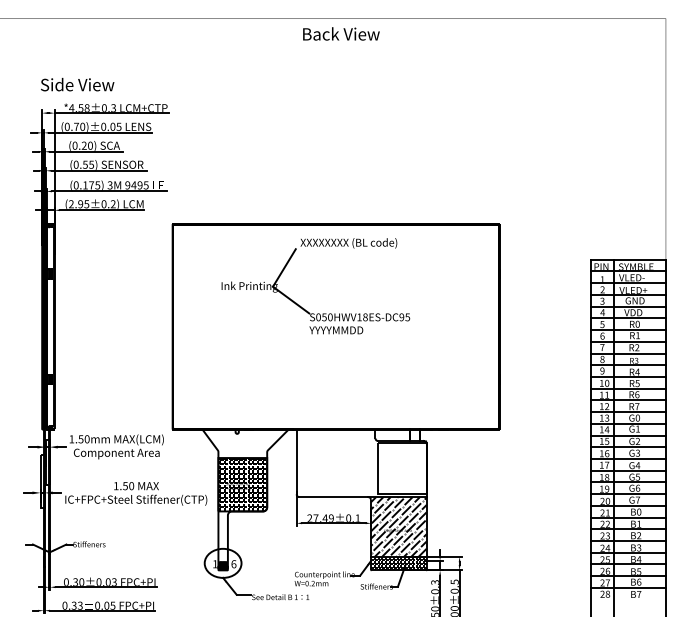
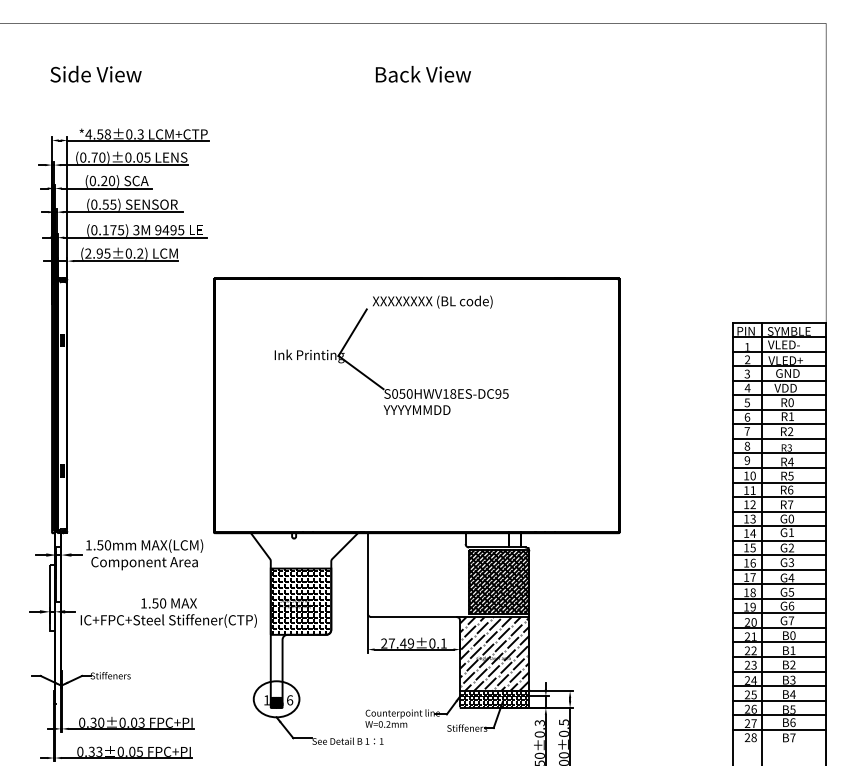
text: (340, 34) -> (422, 74), moved
text: (77, 84) -> (95, 73), moved
hatch: (401, 468) -> (498, 581), added

